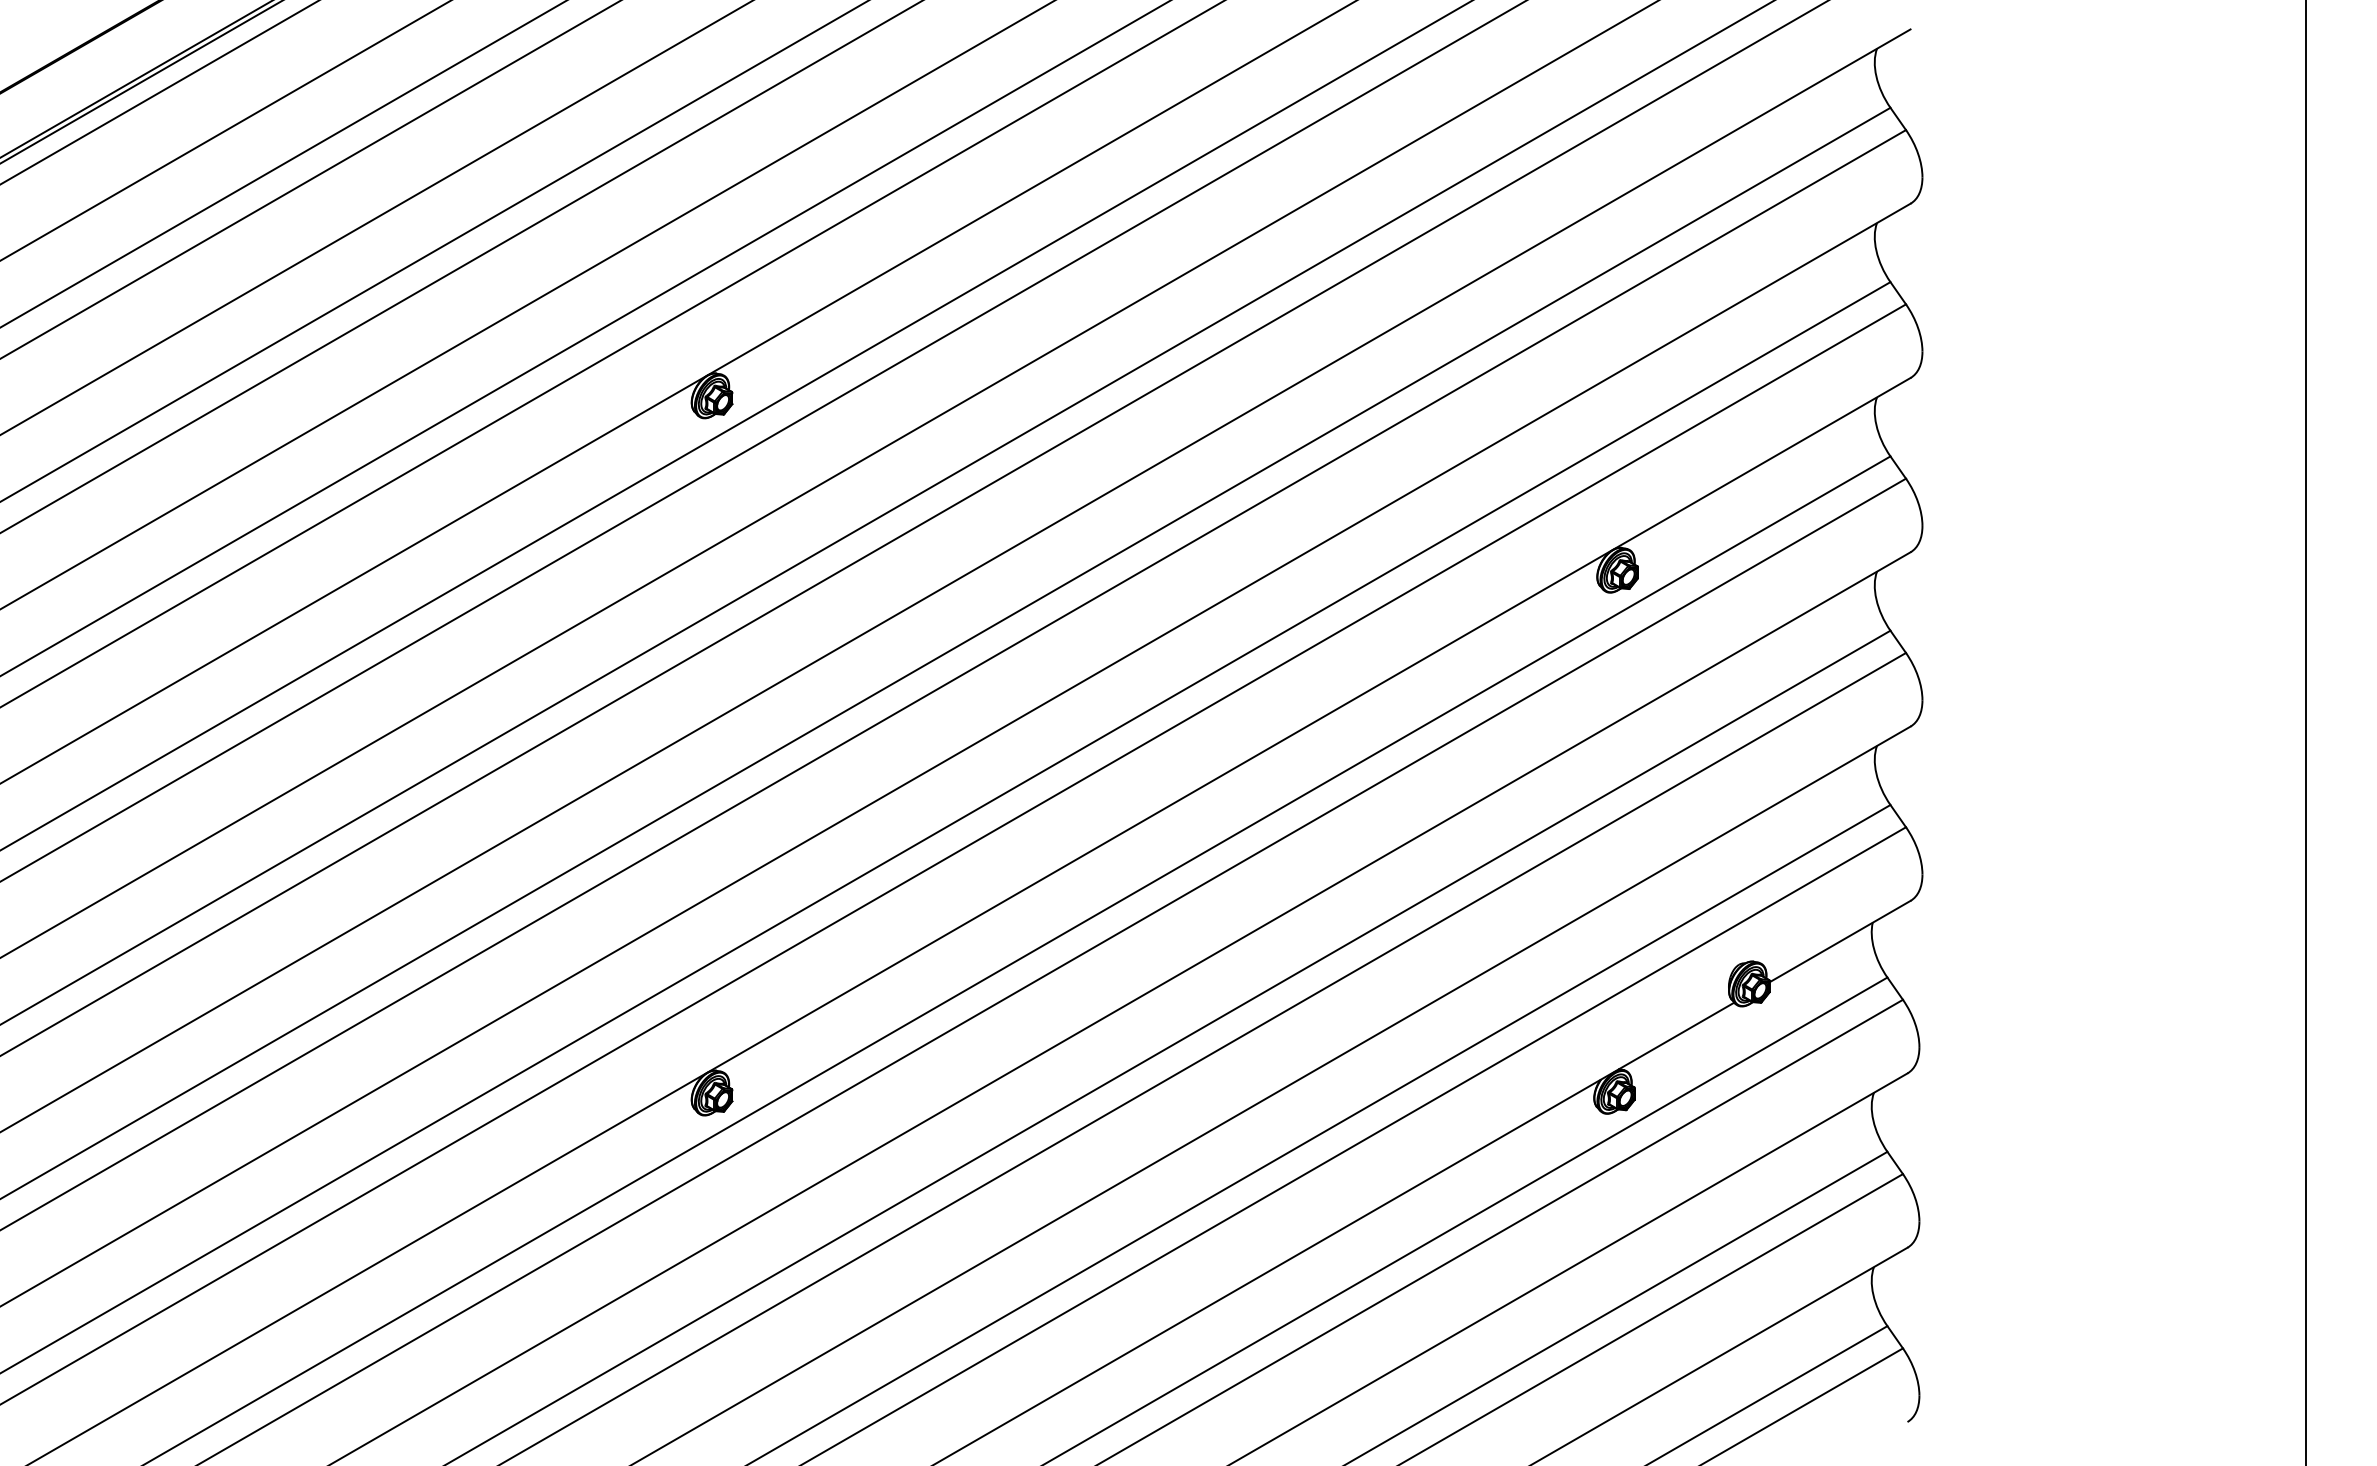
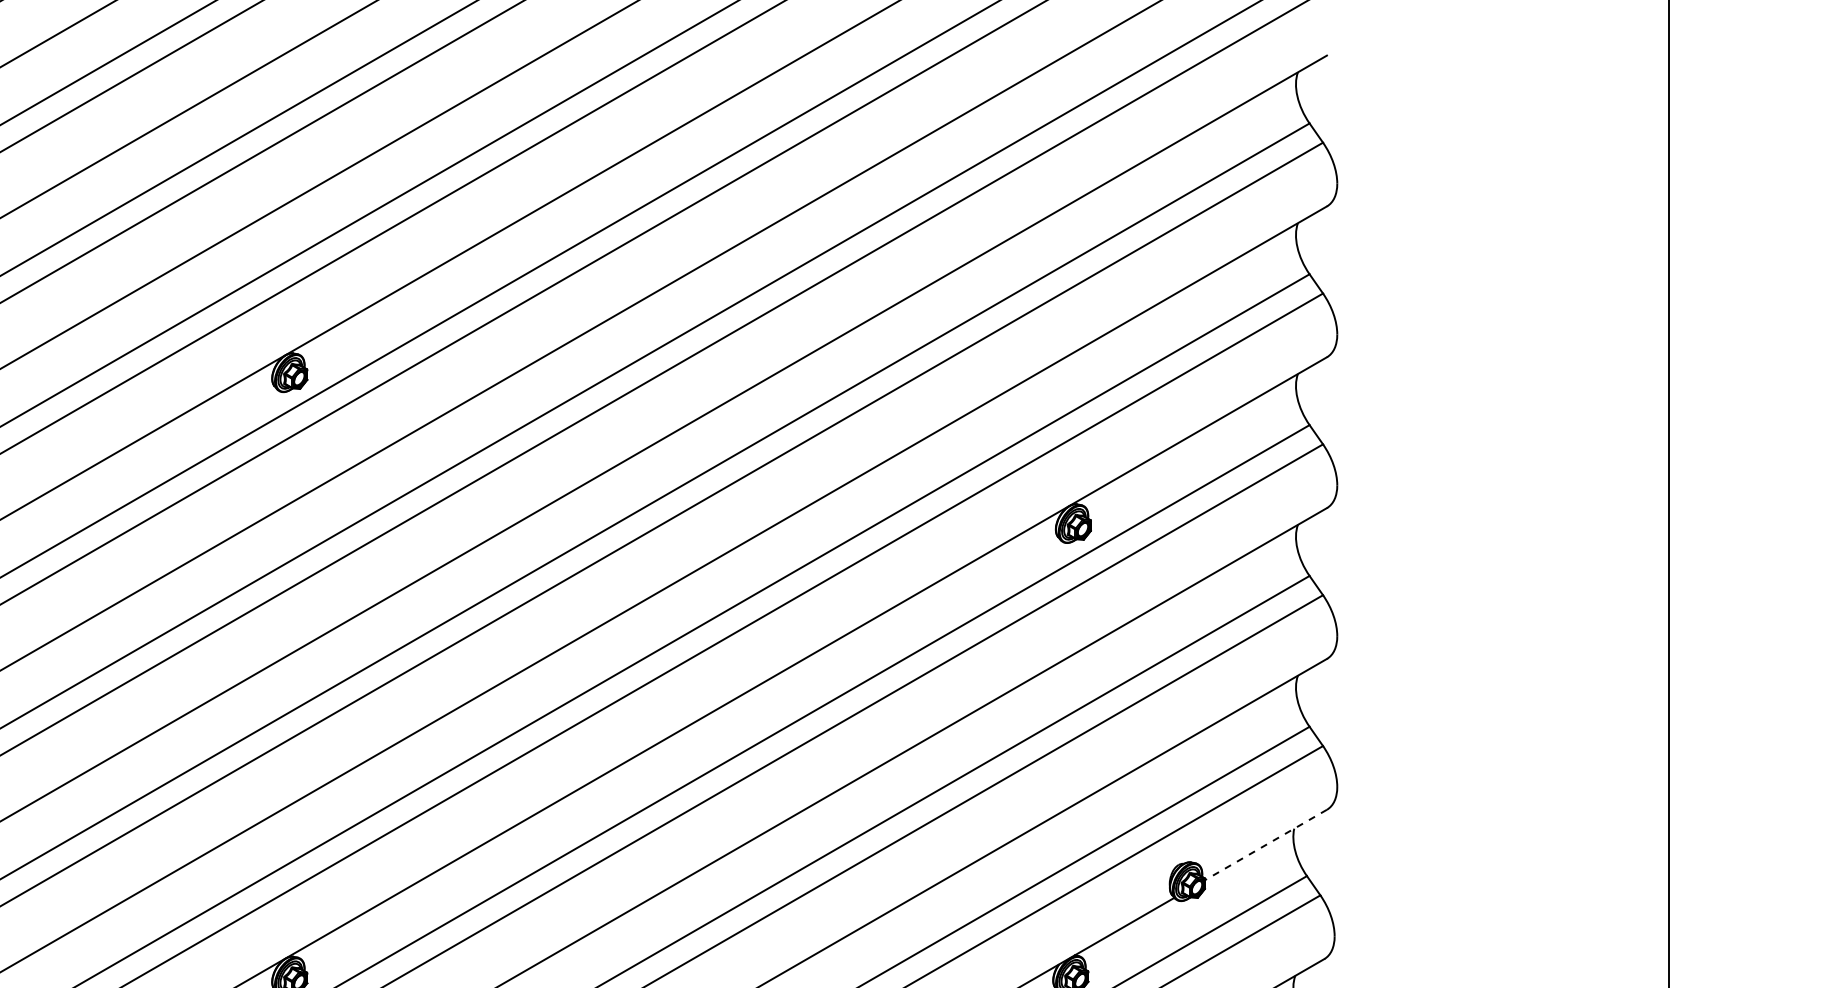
line: (1839, 941) -> (1265, 844), solid -> dashed

